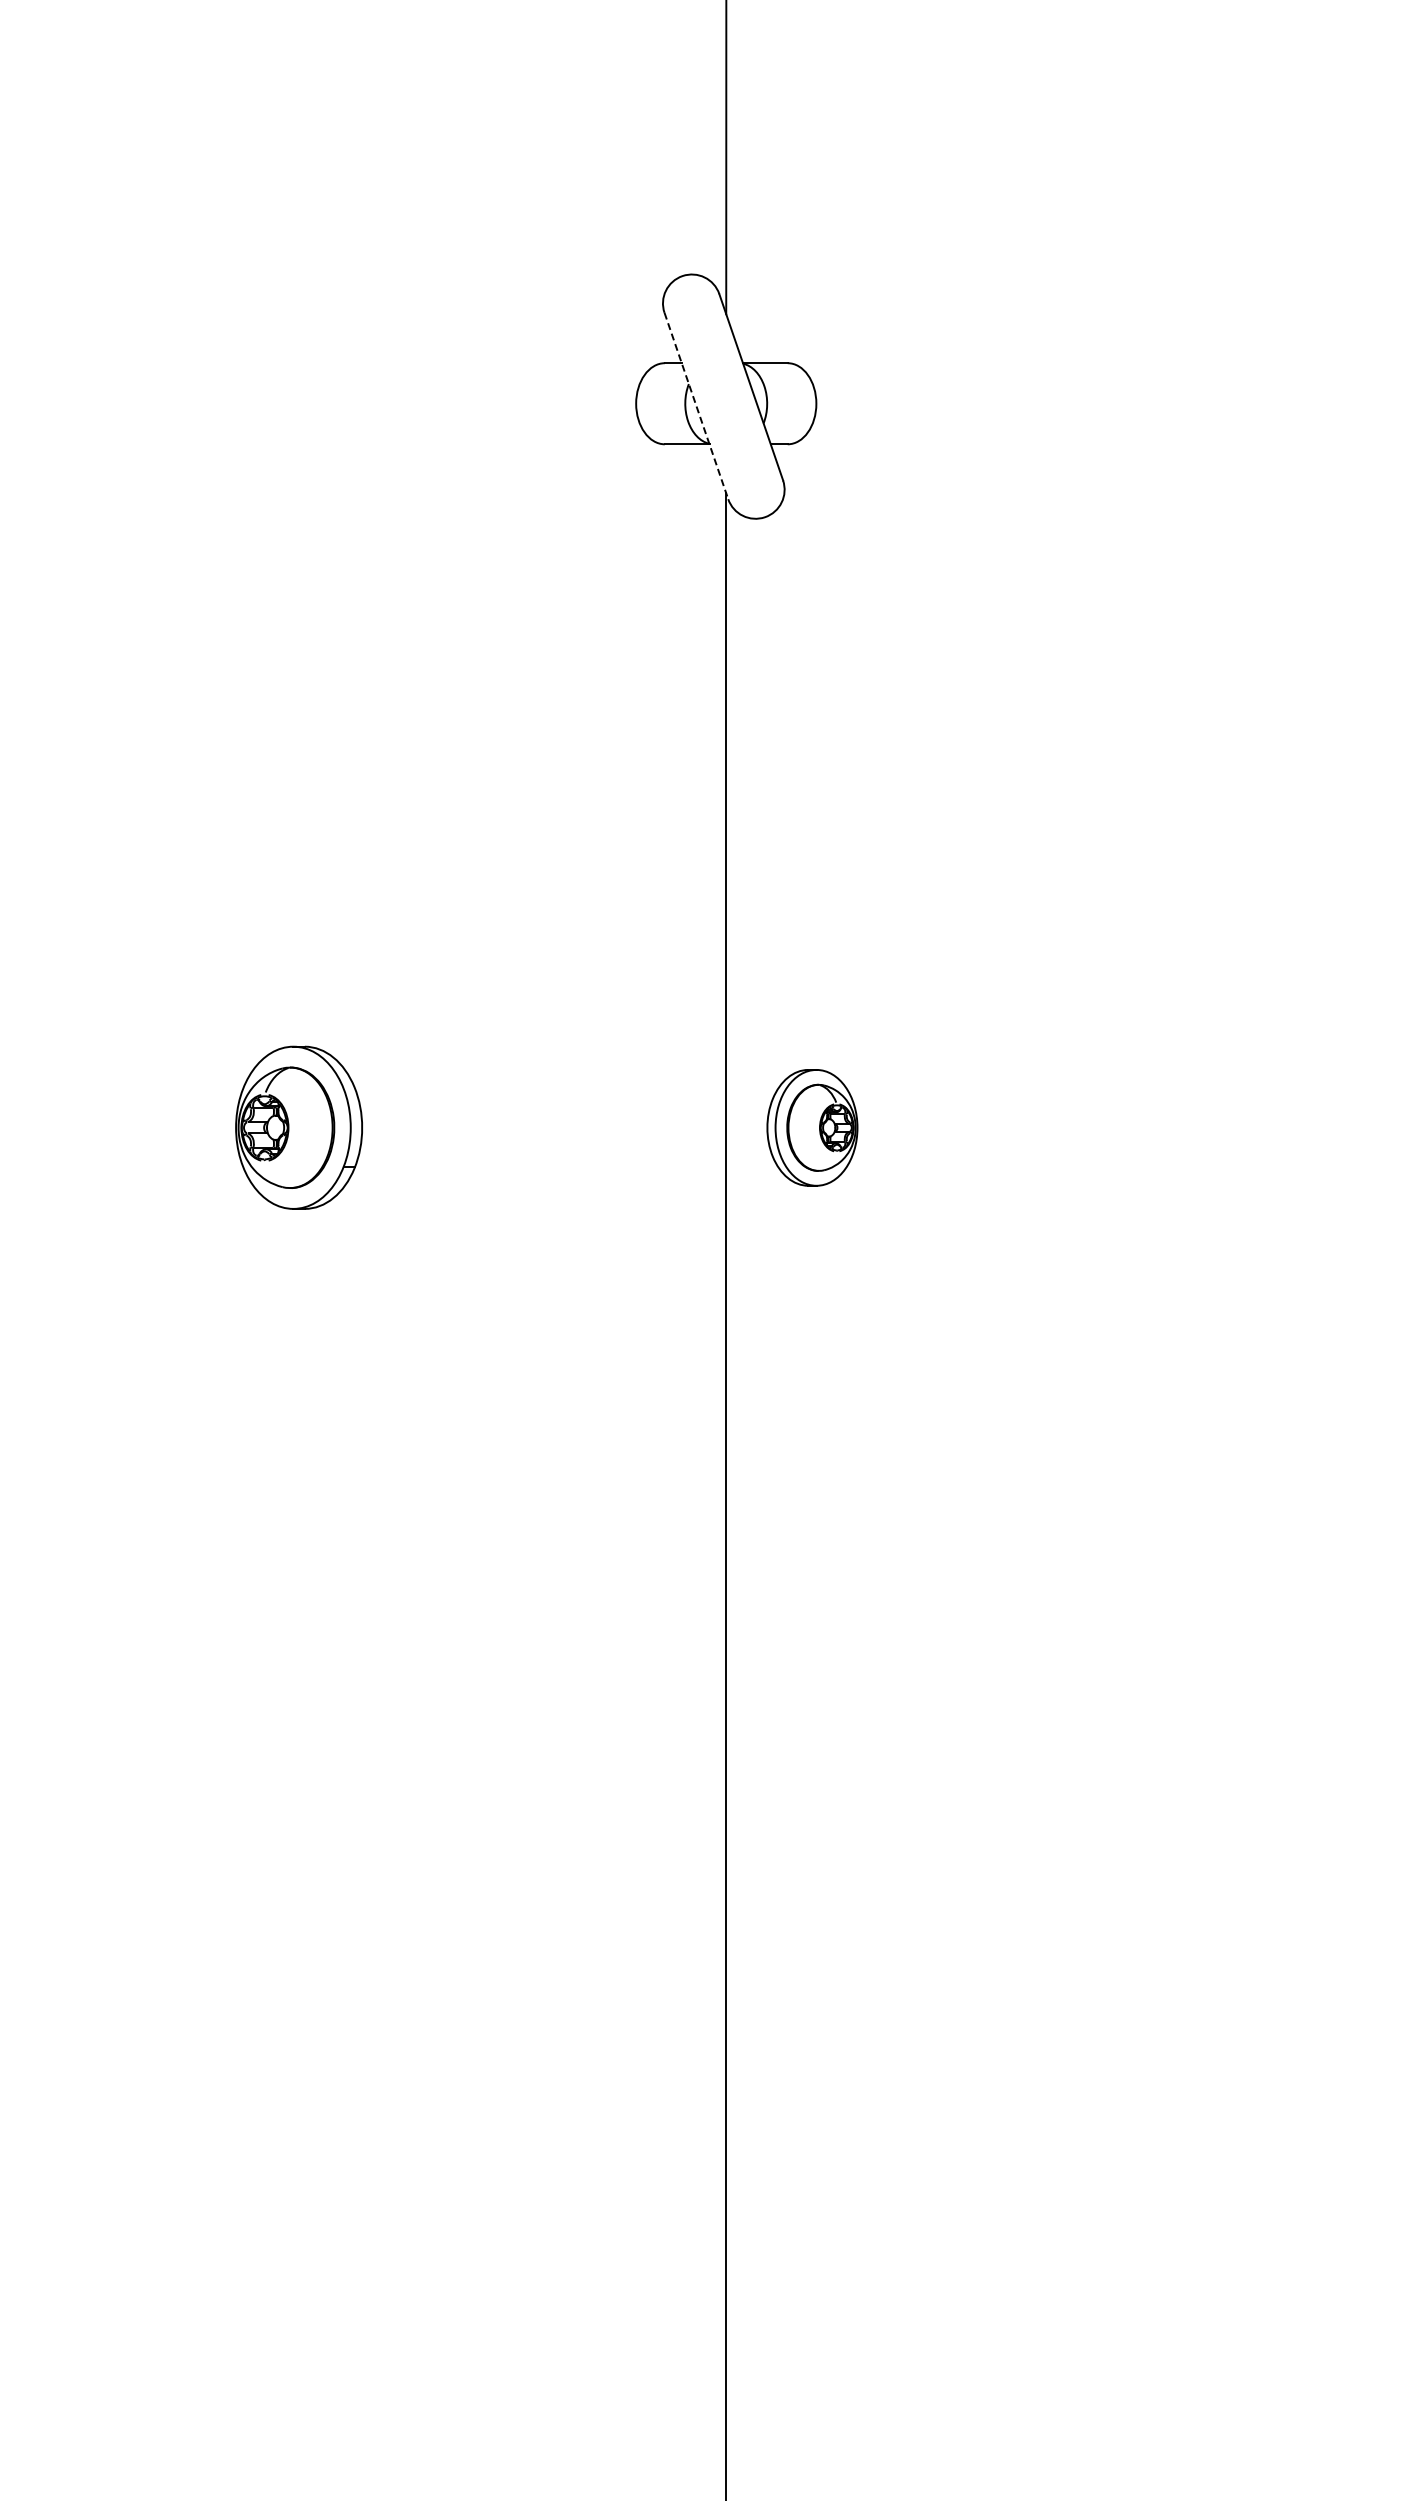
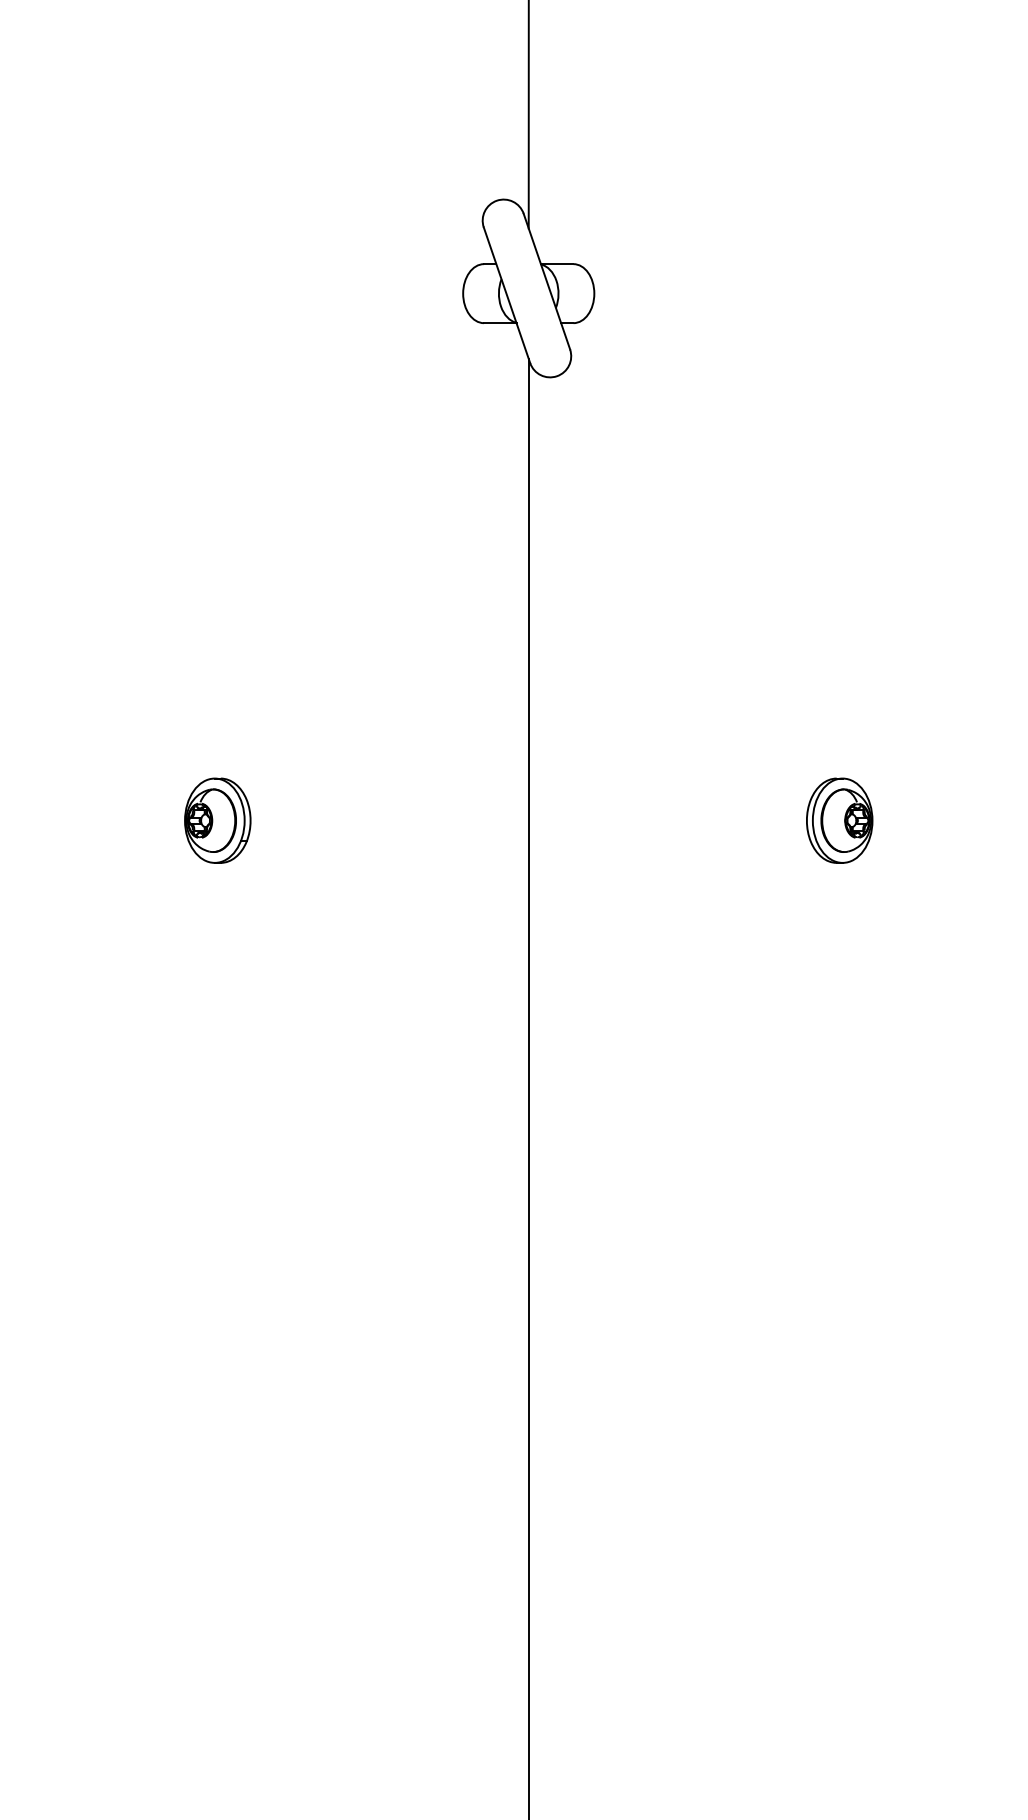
line: (696, 406) -> (507, 295), dashed -> solid
part: (298, 1127) -> (217, 820), size x0.71
part: (812, 1127) -> (839, 820), moved

